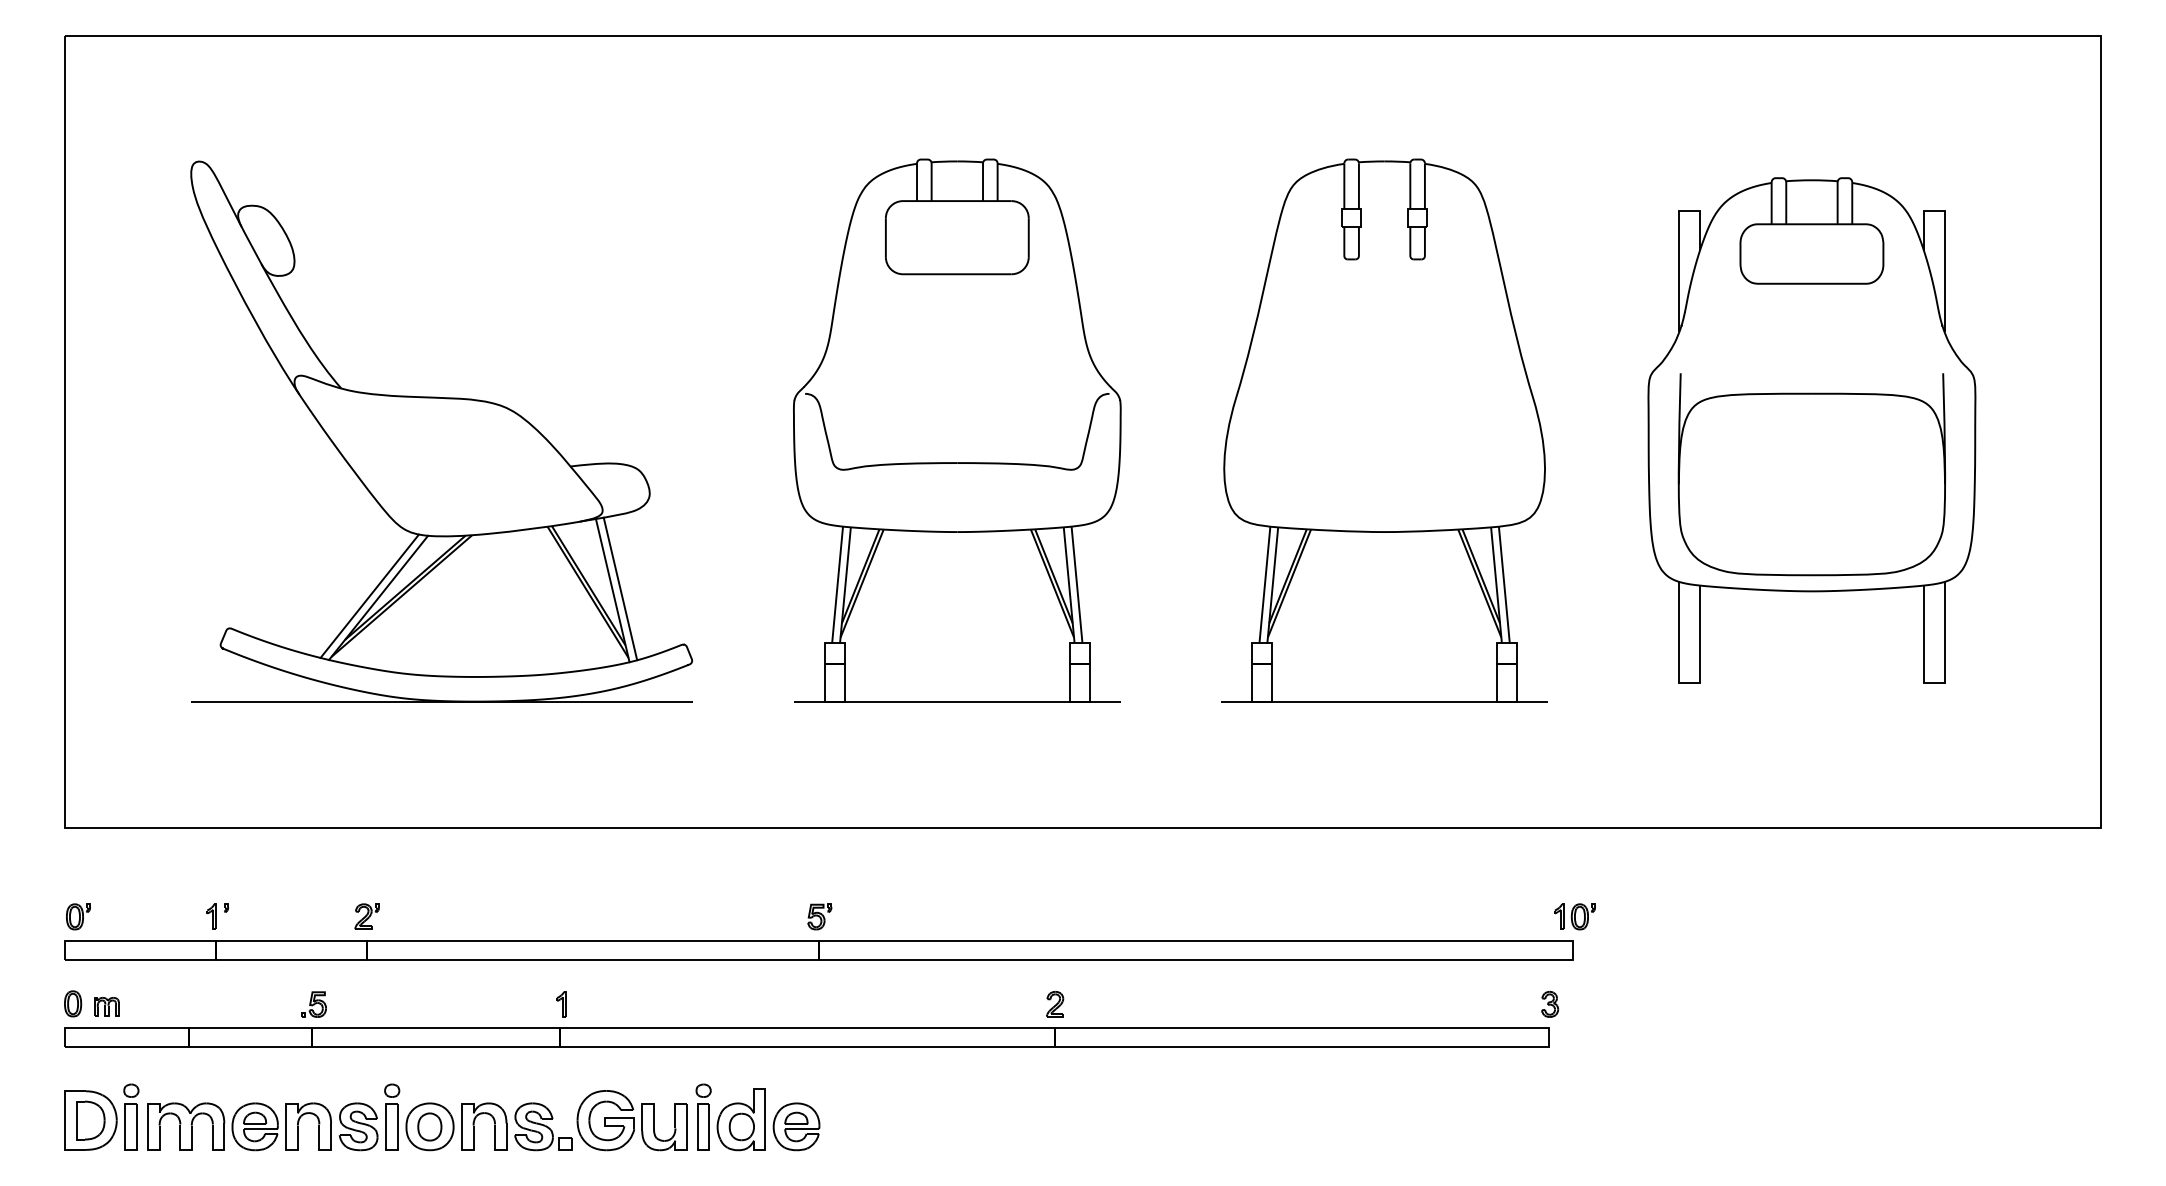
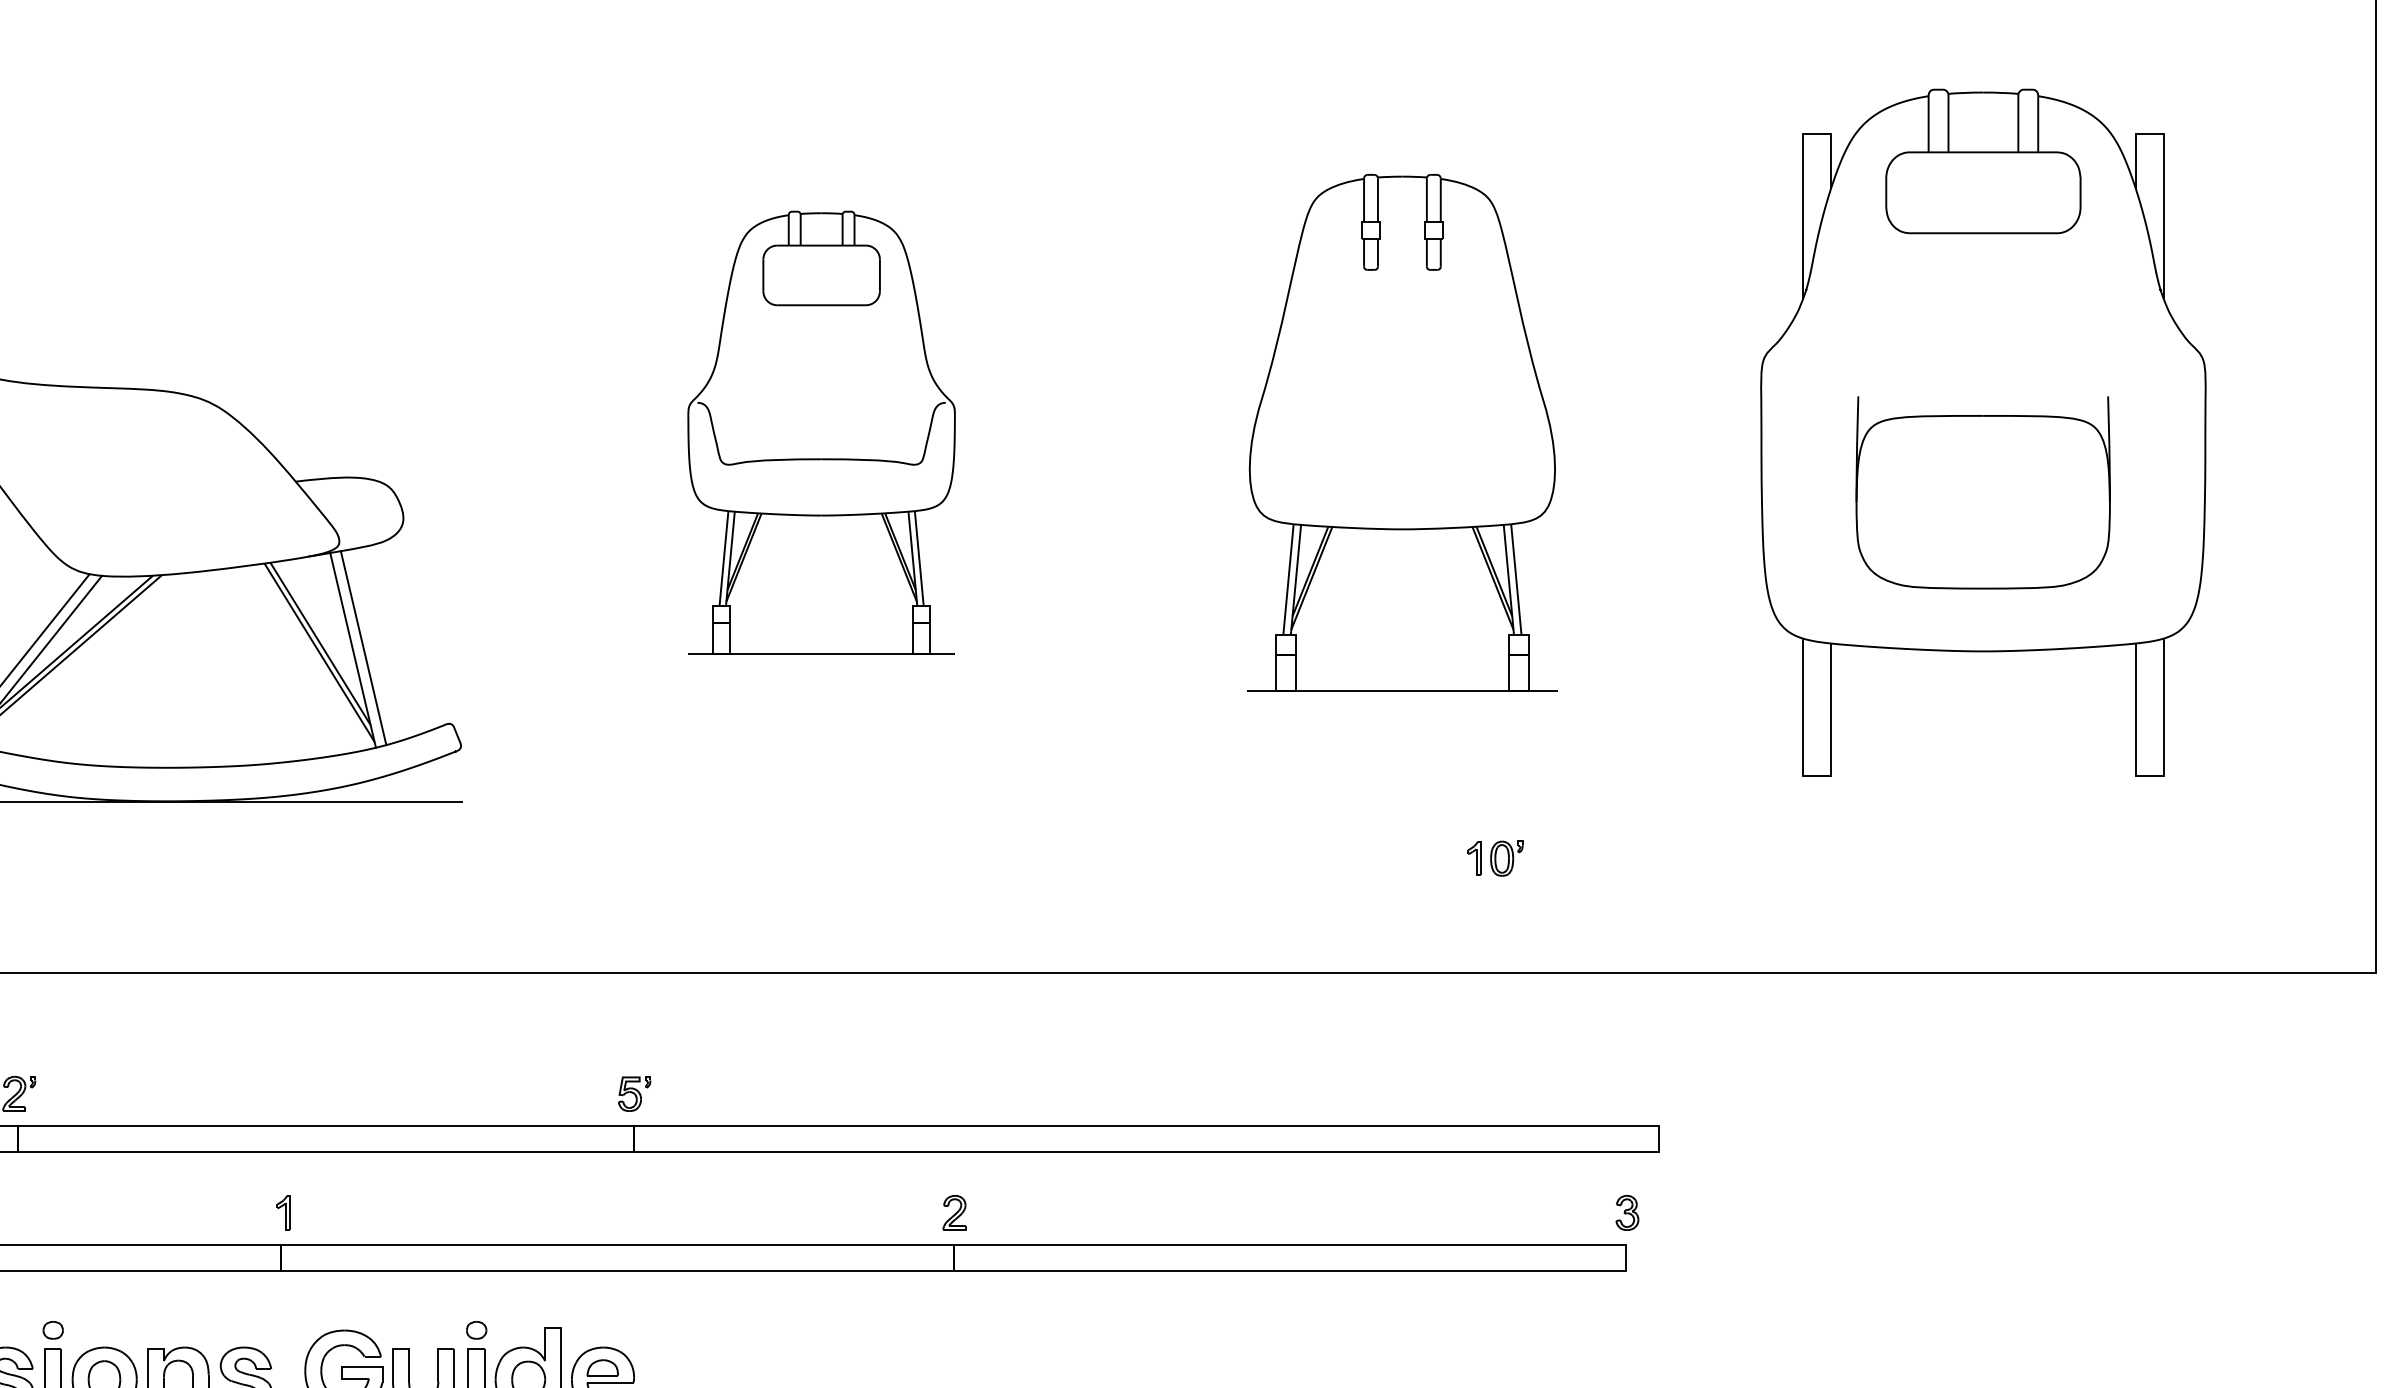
part: (957, 430) -> (821, 432), size x0.6
part: (1384, 430) -> (1402, 432), size x0.7
part: (1811, 474) -> (1982, 492), size x0.7
part: (1574, 916) -> (1494, 858), moved

